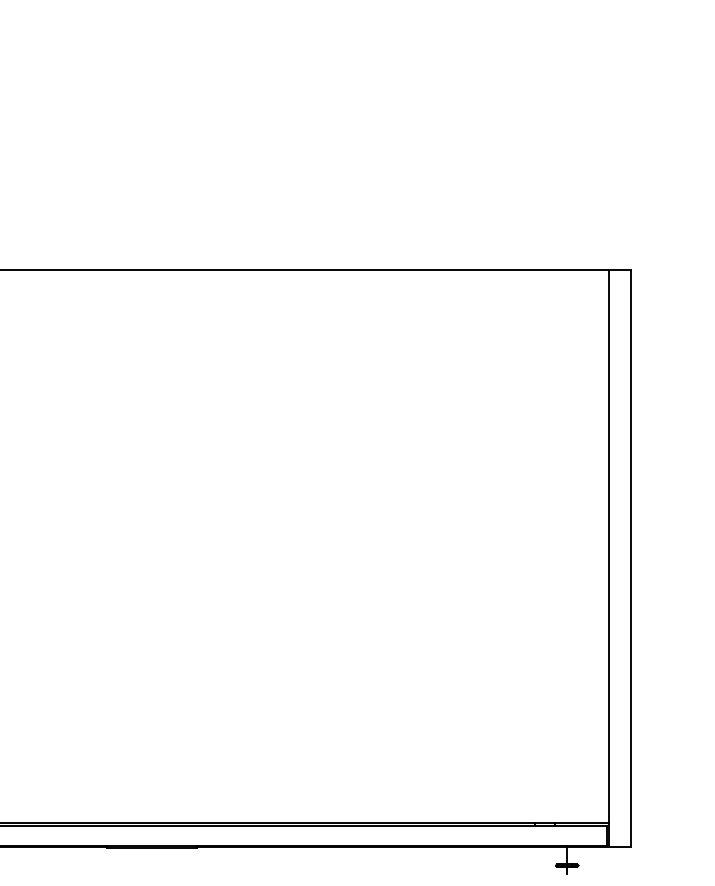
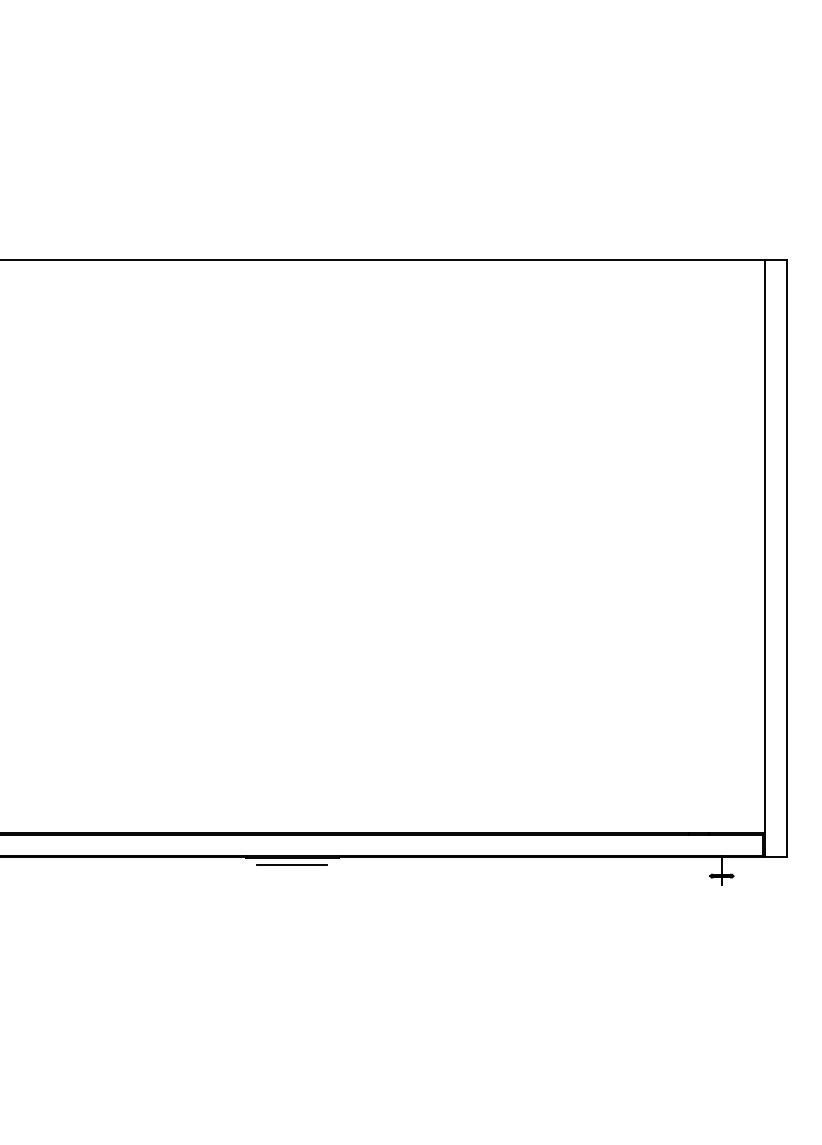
line: (151, 854) -> (291, 864), added

